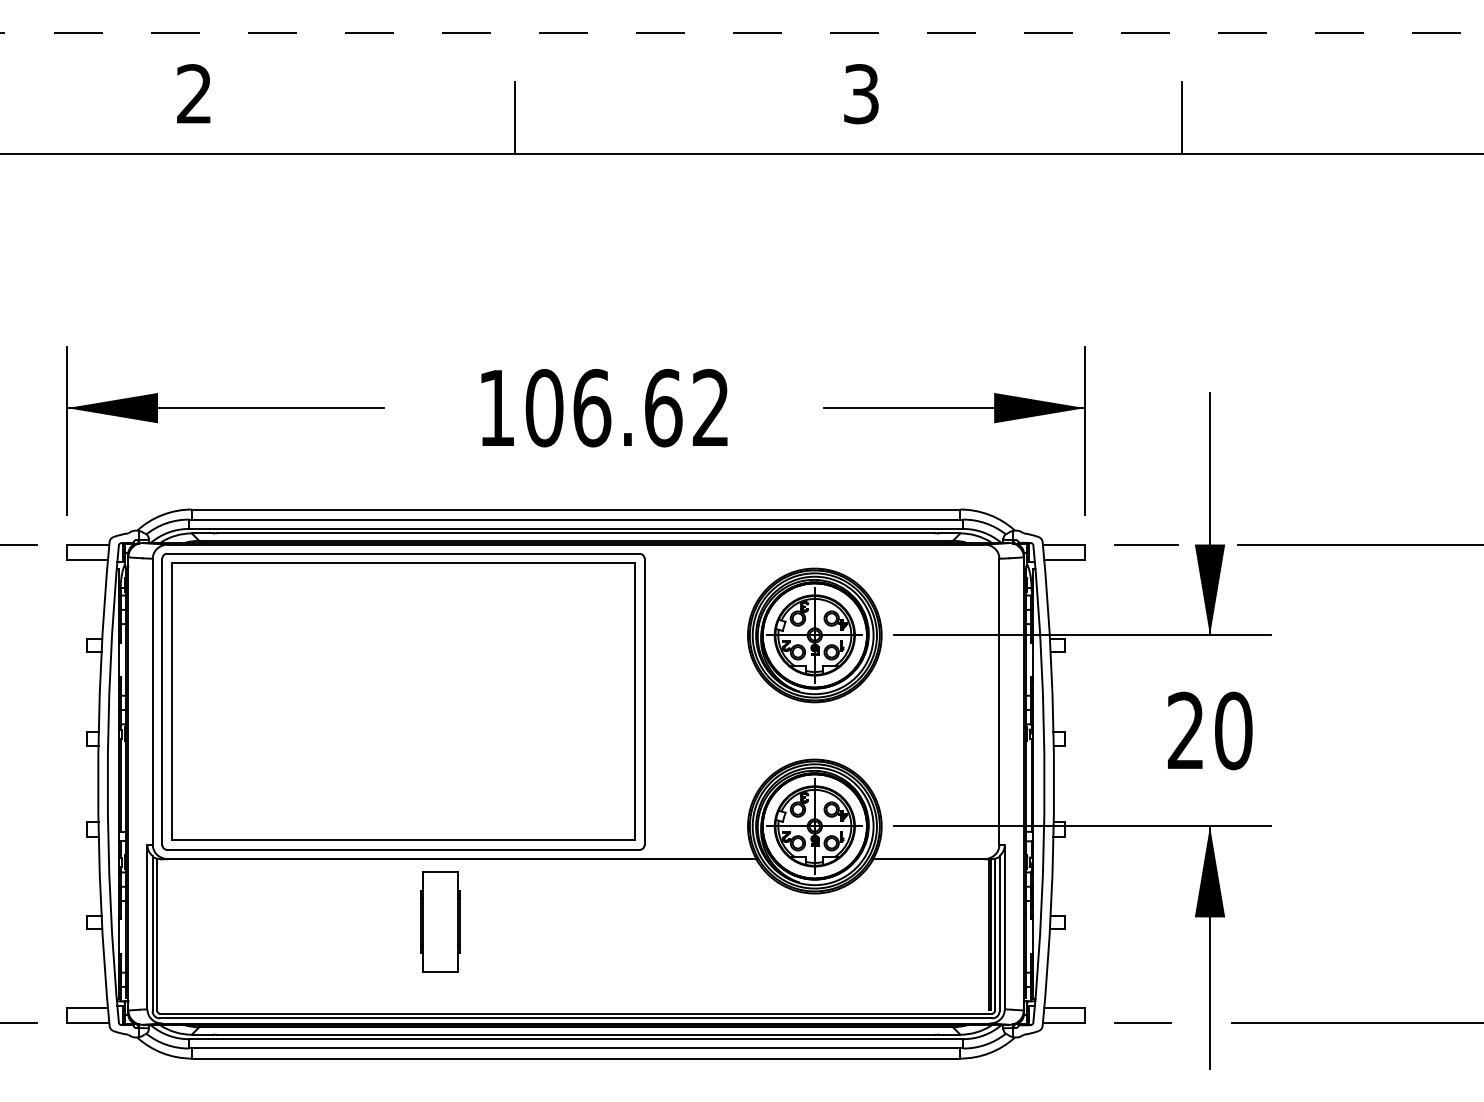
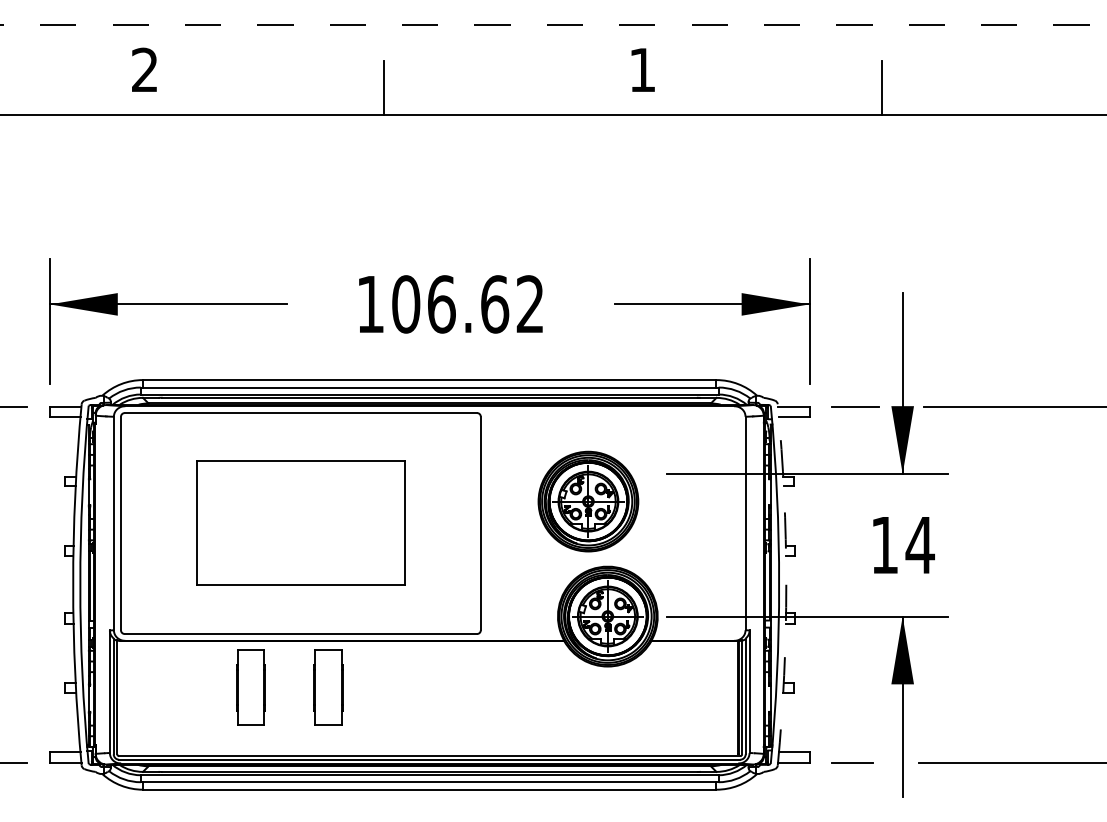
text: (861, 94) -> (642, 70), 3 -> 1
part: (814, 635) -> (588, 501), moved
part: (403, 701) -> (300, 523), size x0.6
text: (1210, 730) -> (903, 544), 20 -> 14
arc: (1054, 784) -> (786, 585), solid -> dashed
part: (336, 921) -> (250, 687), added

